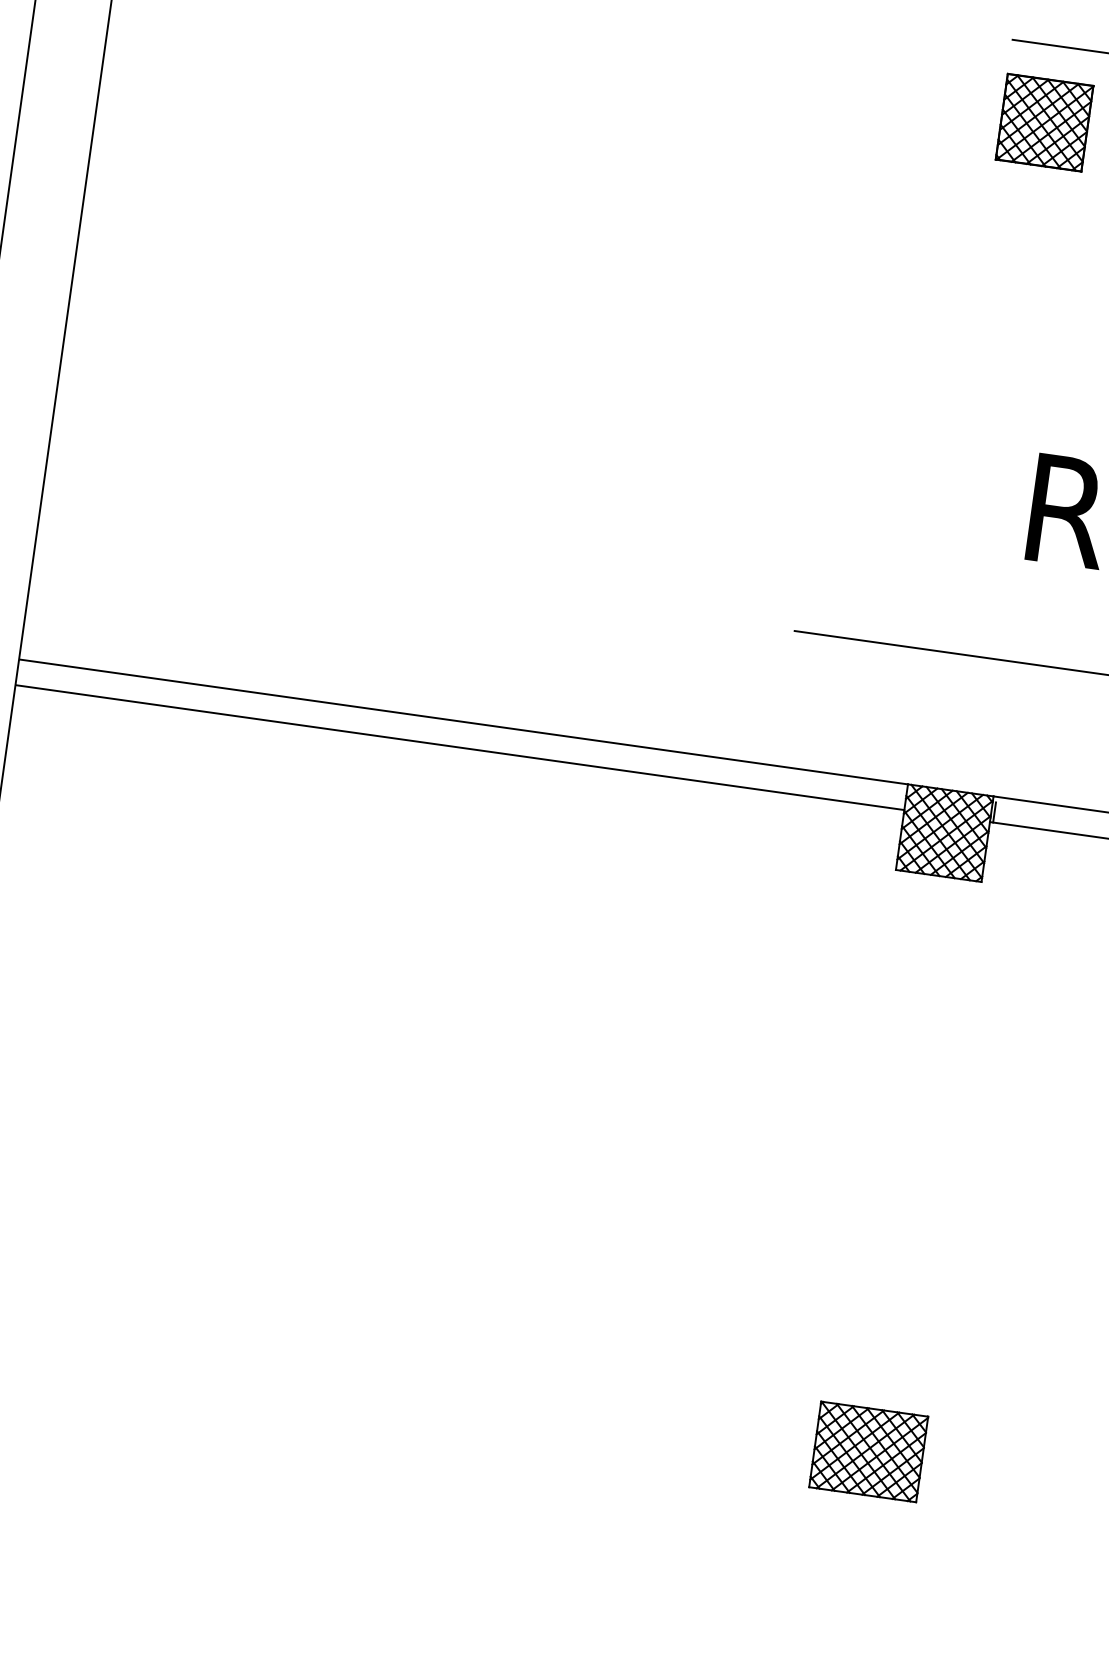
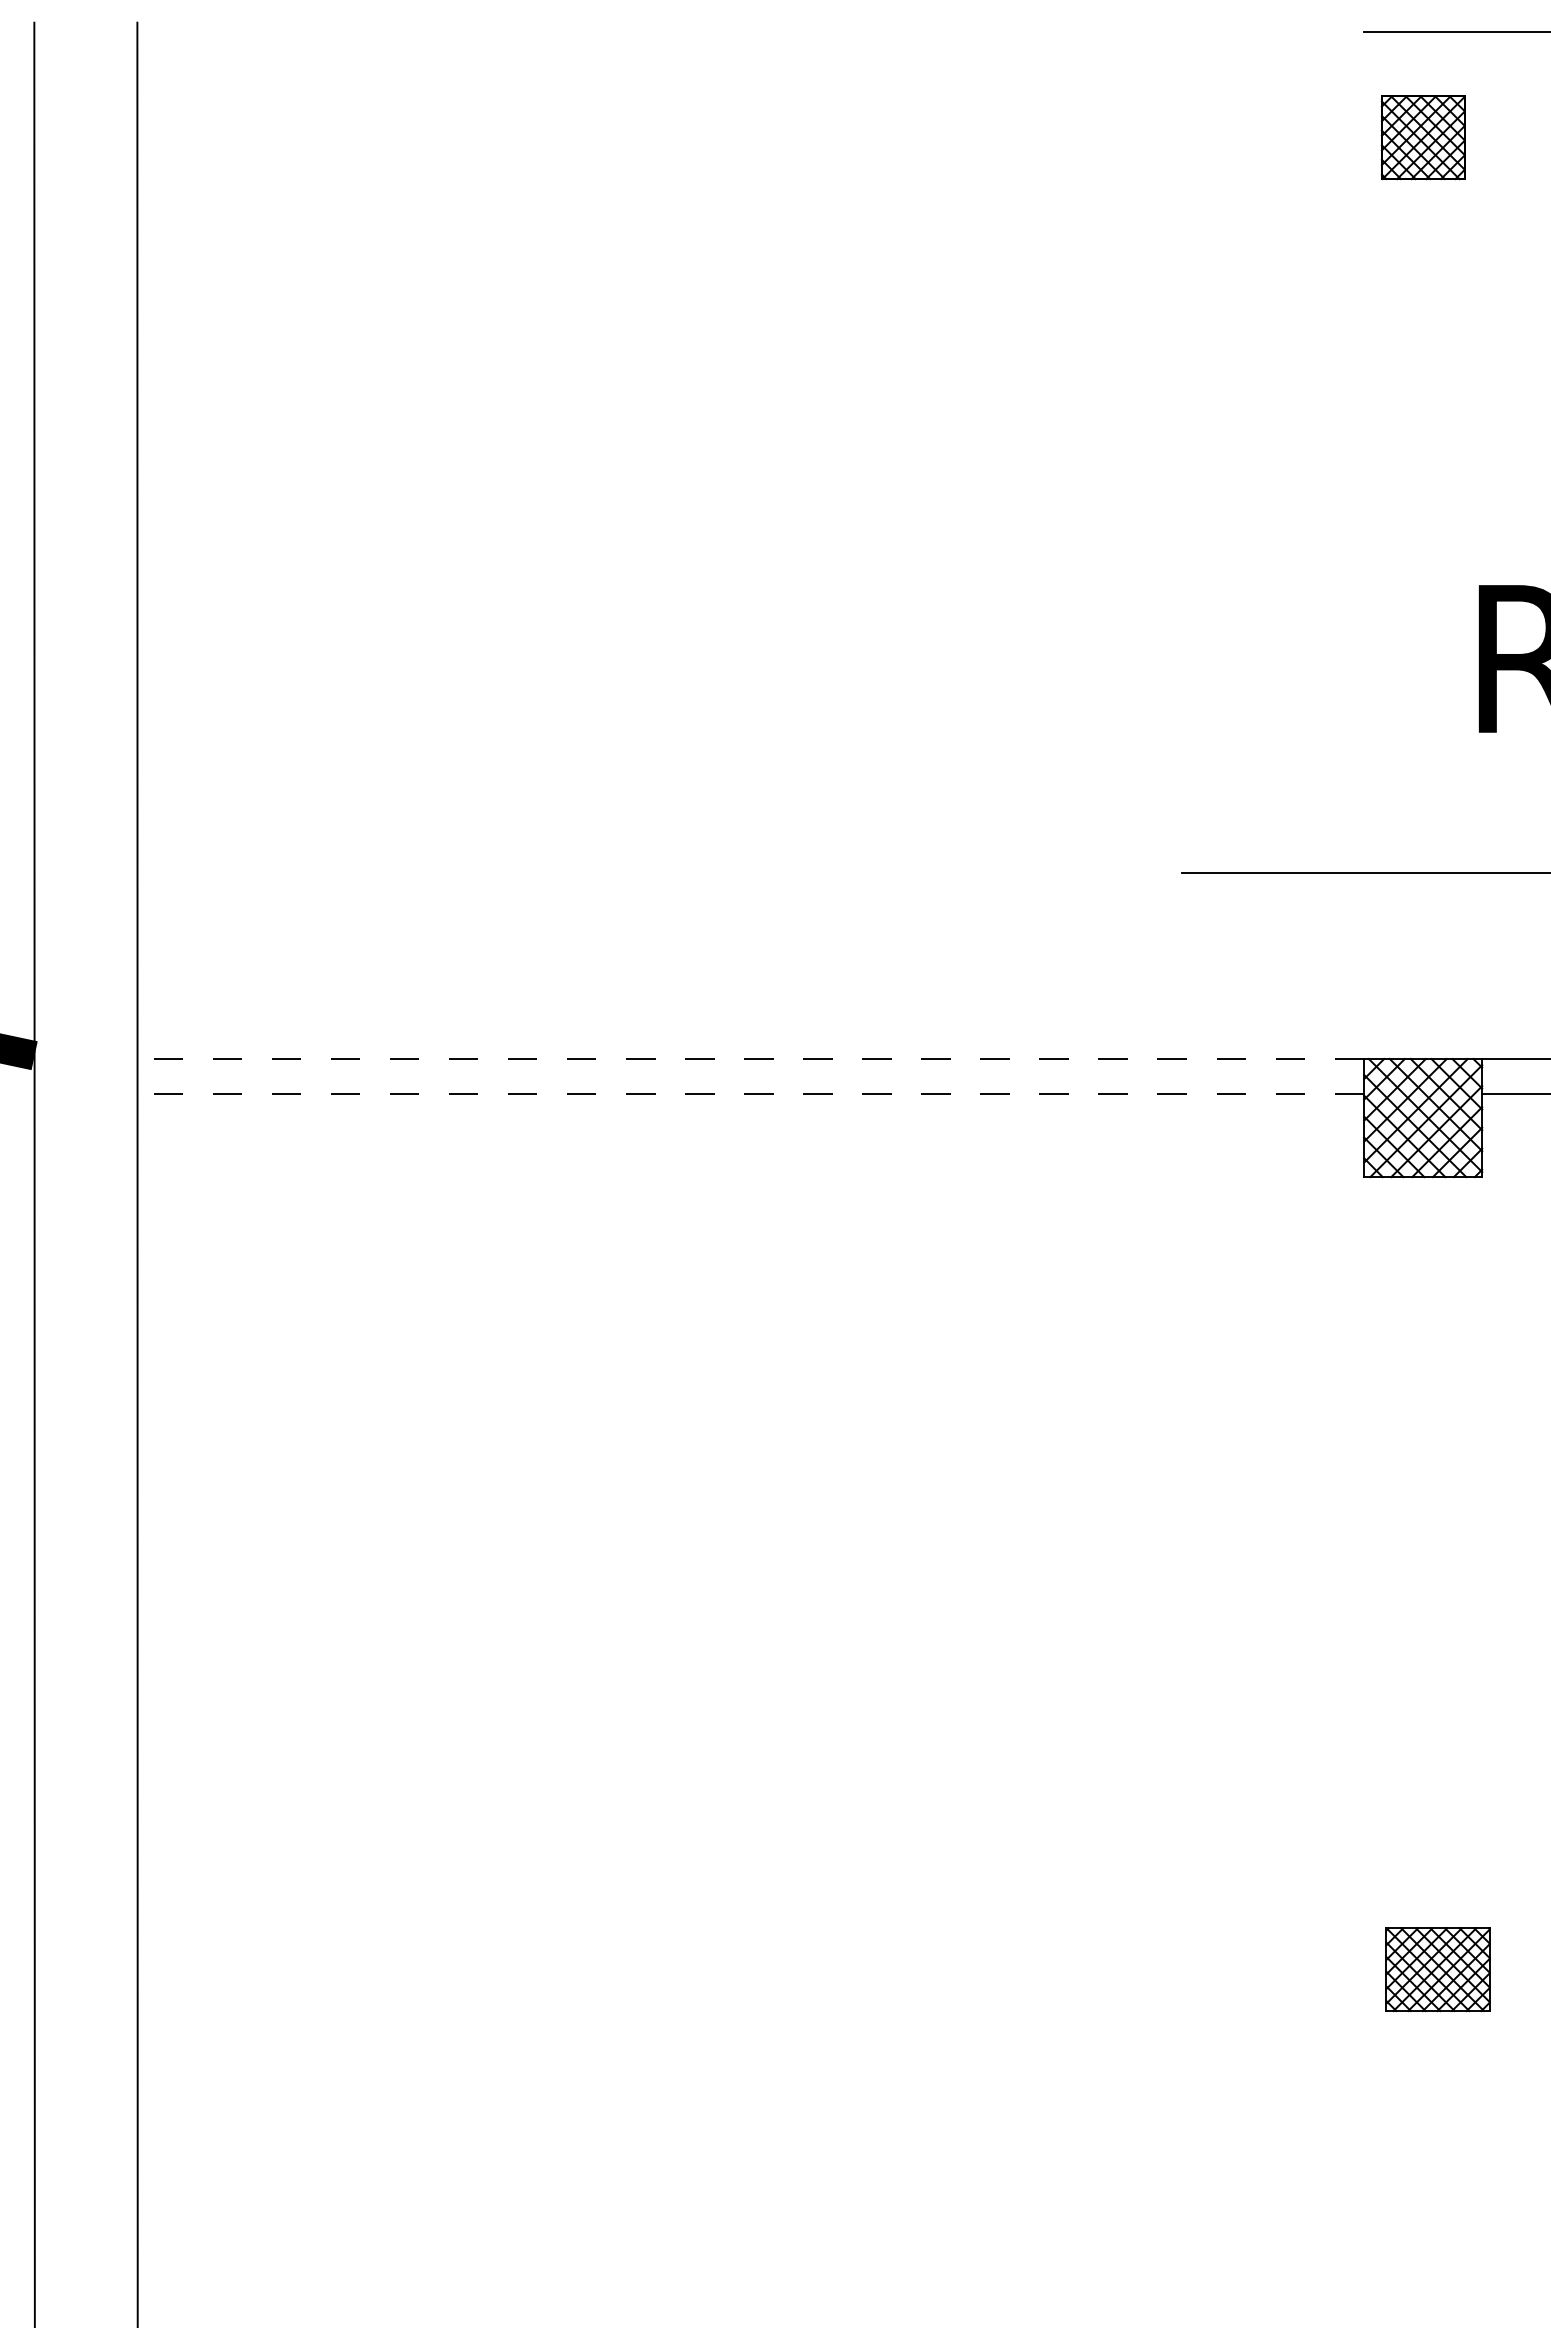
part: (1044, 122) -> (1423, 137), size x0.7
line: (463, 722) -> (751, 1059), solid -> dashed
line: (460, 747) -> (751, 1094), solid -> dashed
line: (994, 812) -> (1486, 1080), removed
part: (868, 1451) -> (1437, 1969), size x0.7

